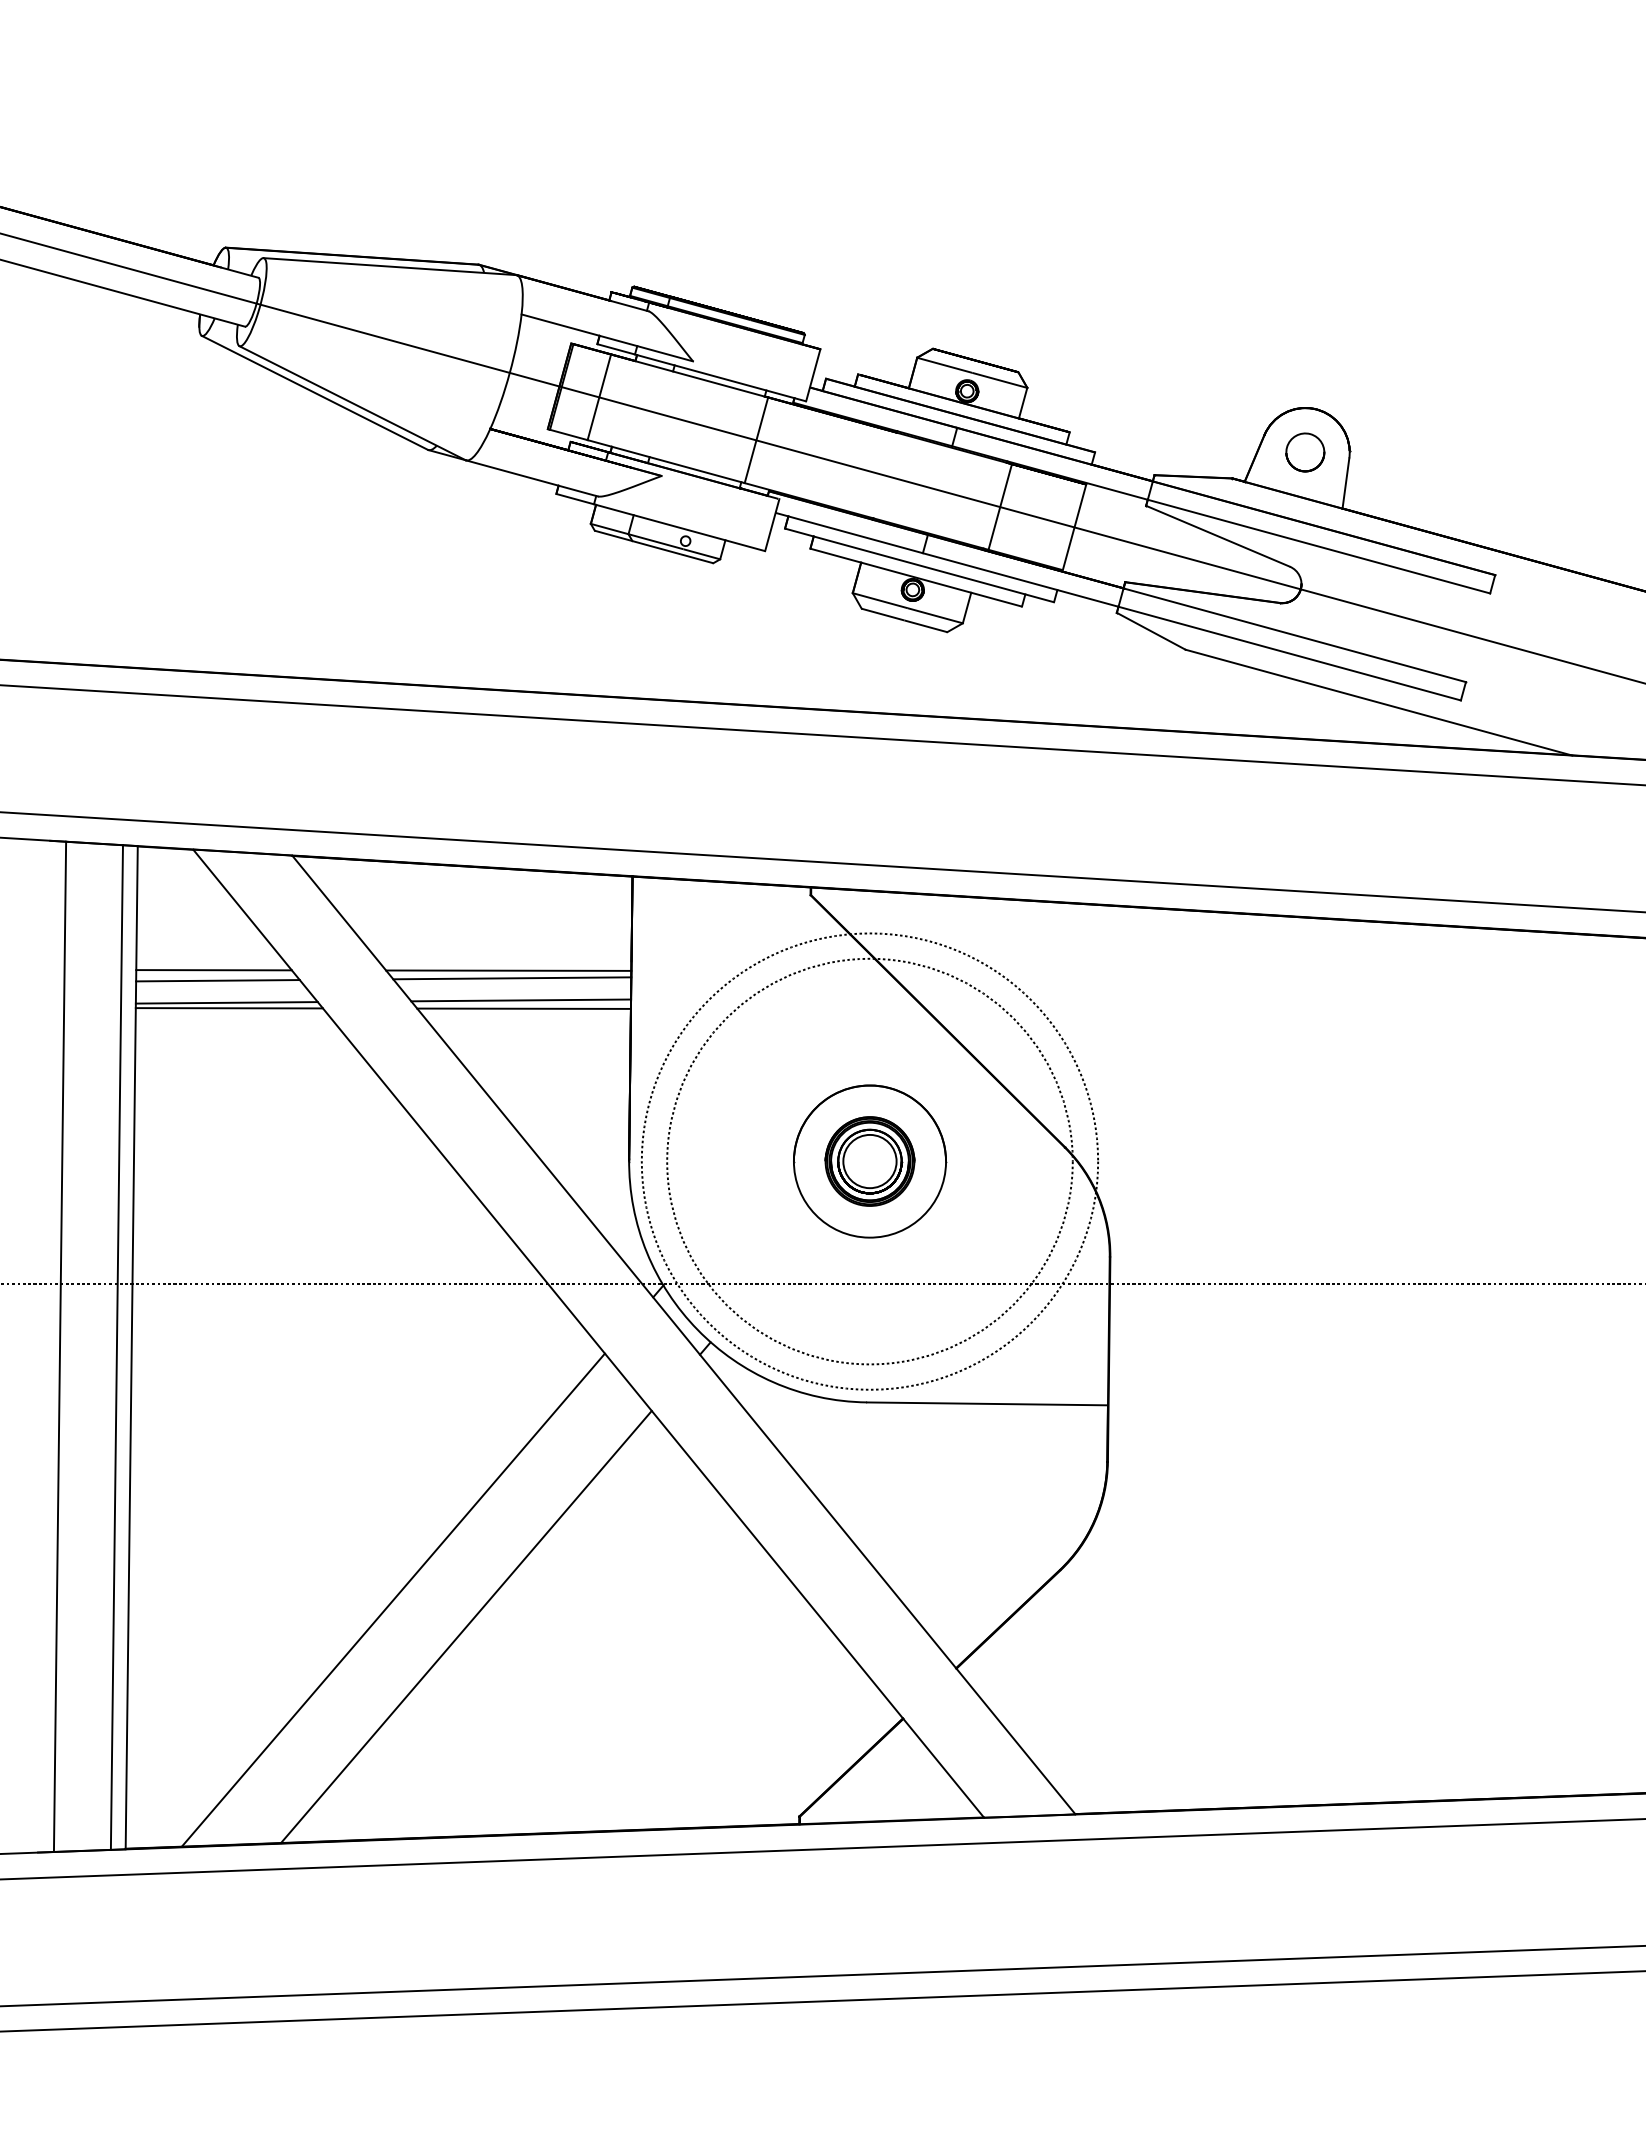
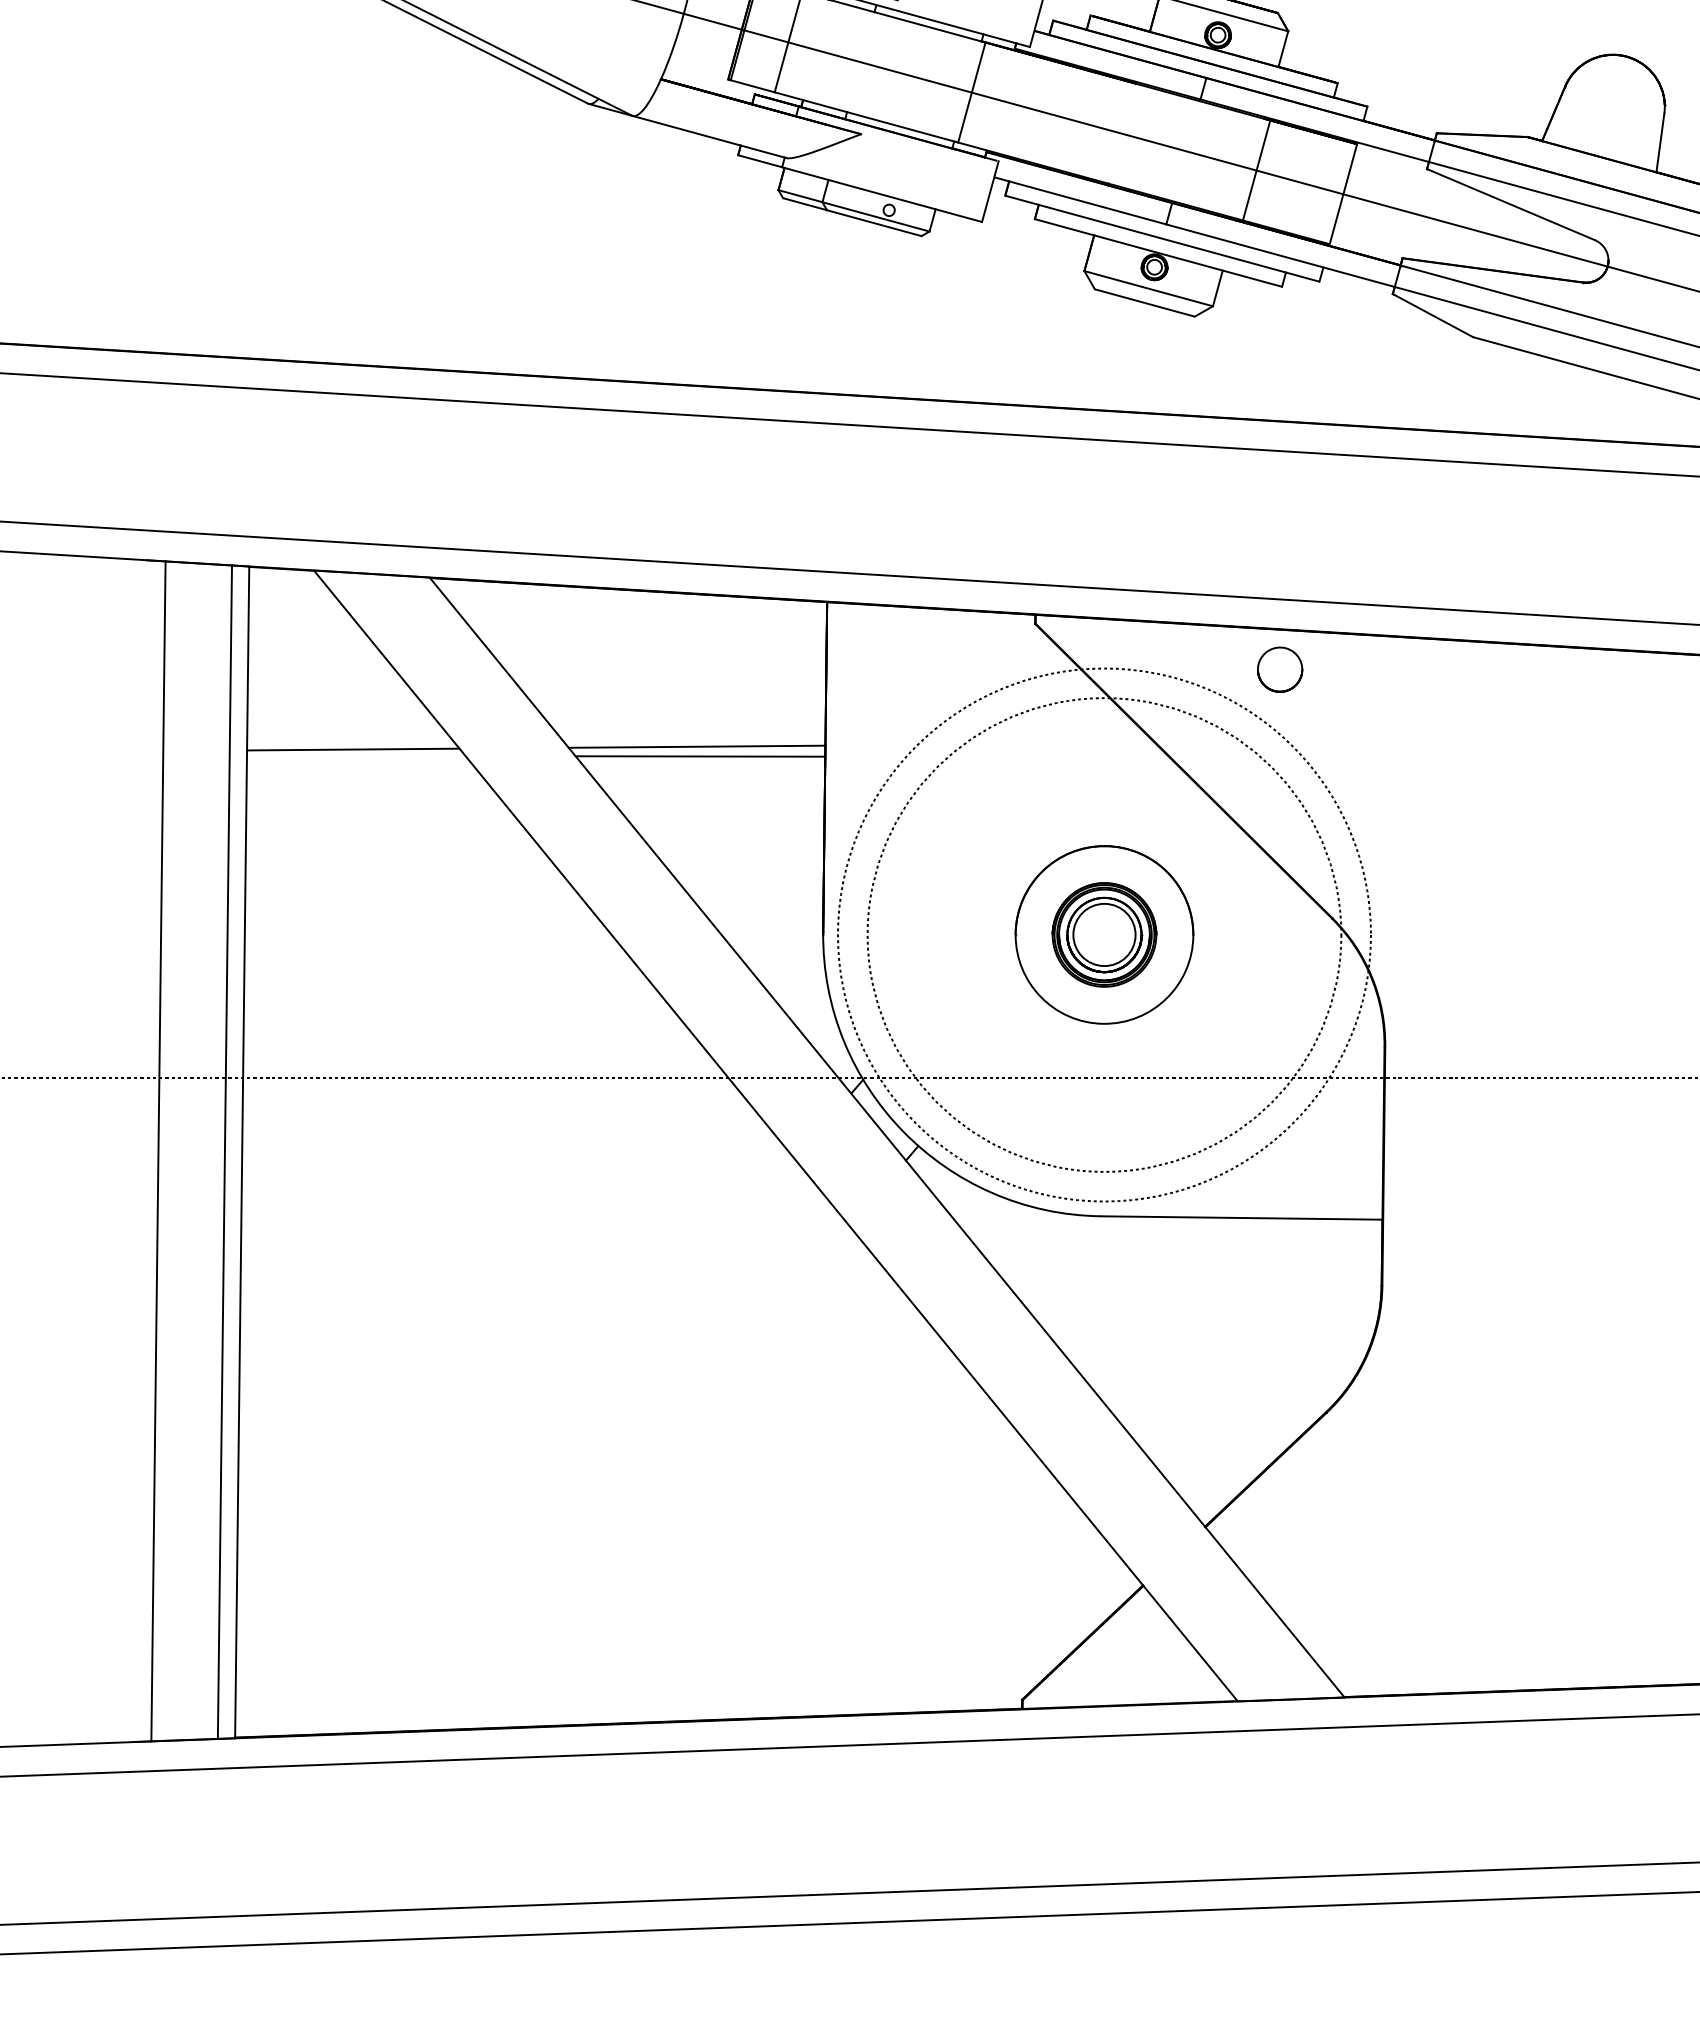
part: (1305, 452) -> (1280, 669), moved
line: (213, 970) -> (337, 711), removed
line: (508, 970) -> (682, 711), removed
line: (512, 978) -> (686, 721), removed
line: (217, 980) -> (342, 723), removed
line: (228, 1008) -> (355, 756), removed
line: (392, 1599) -> (546, 1446), removed
line: (466, 1626) -> (633, 1478), removed

